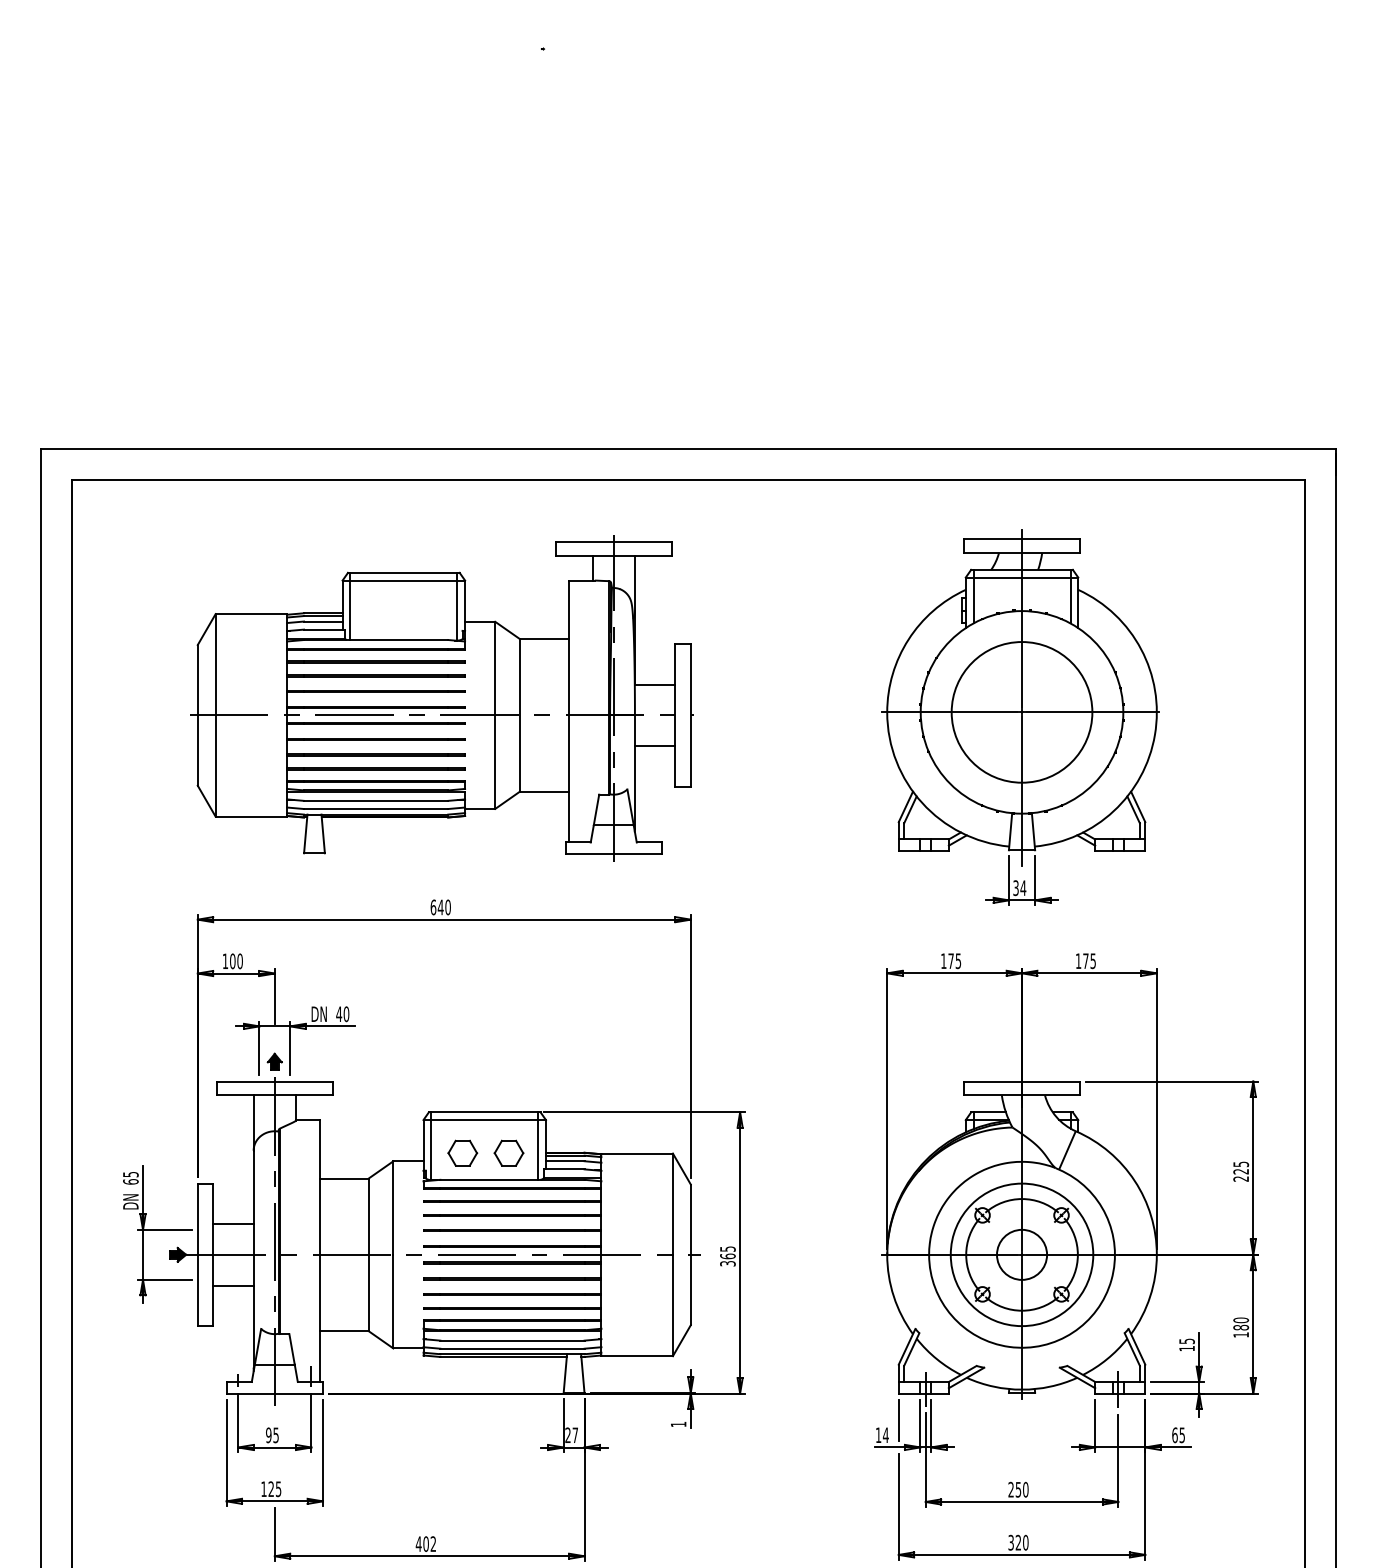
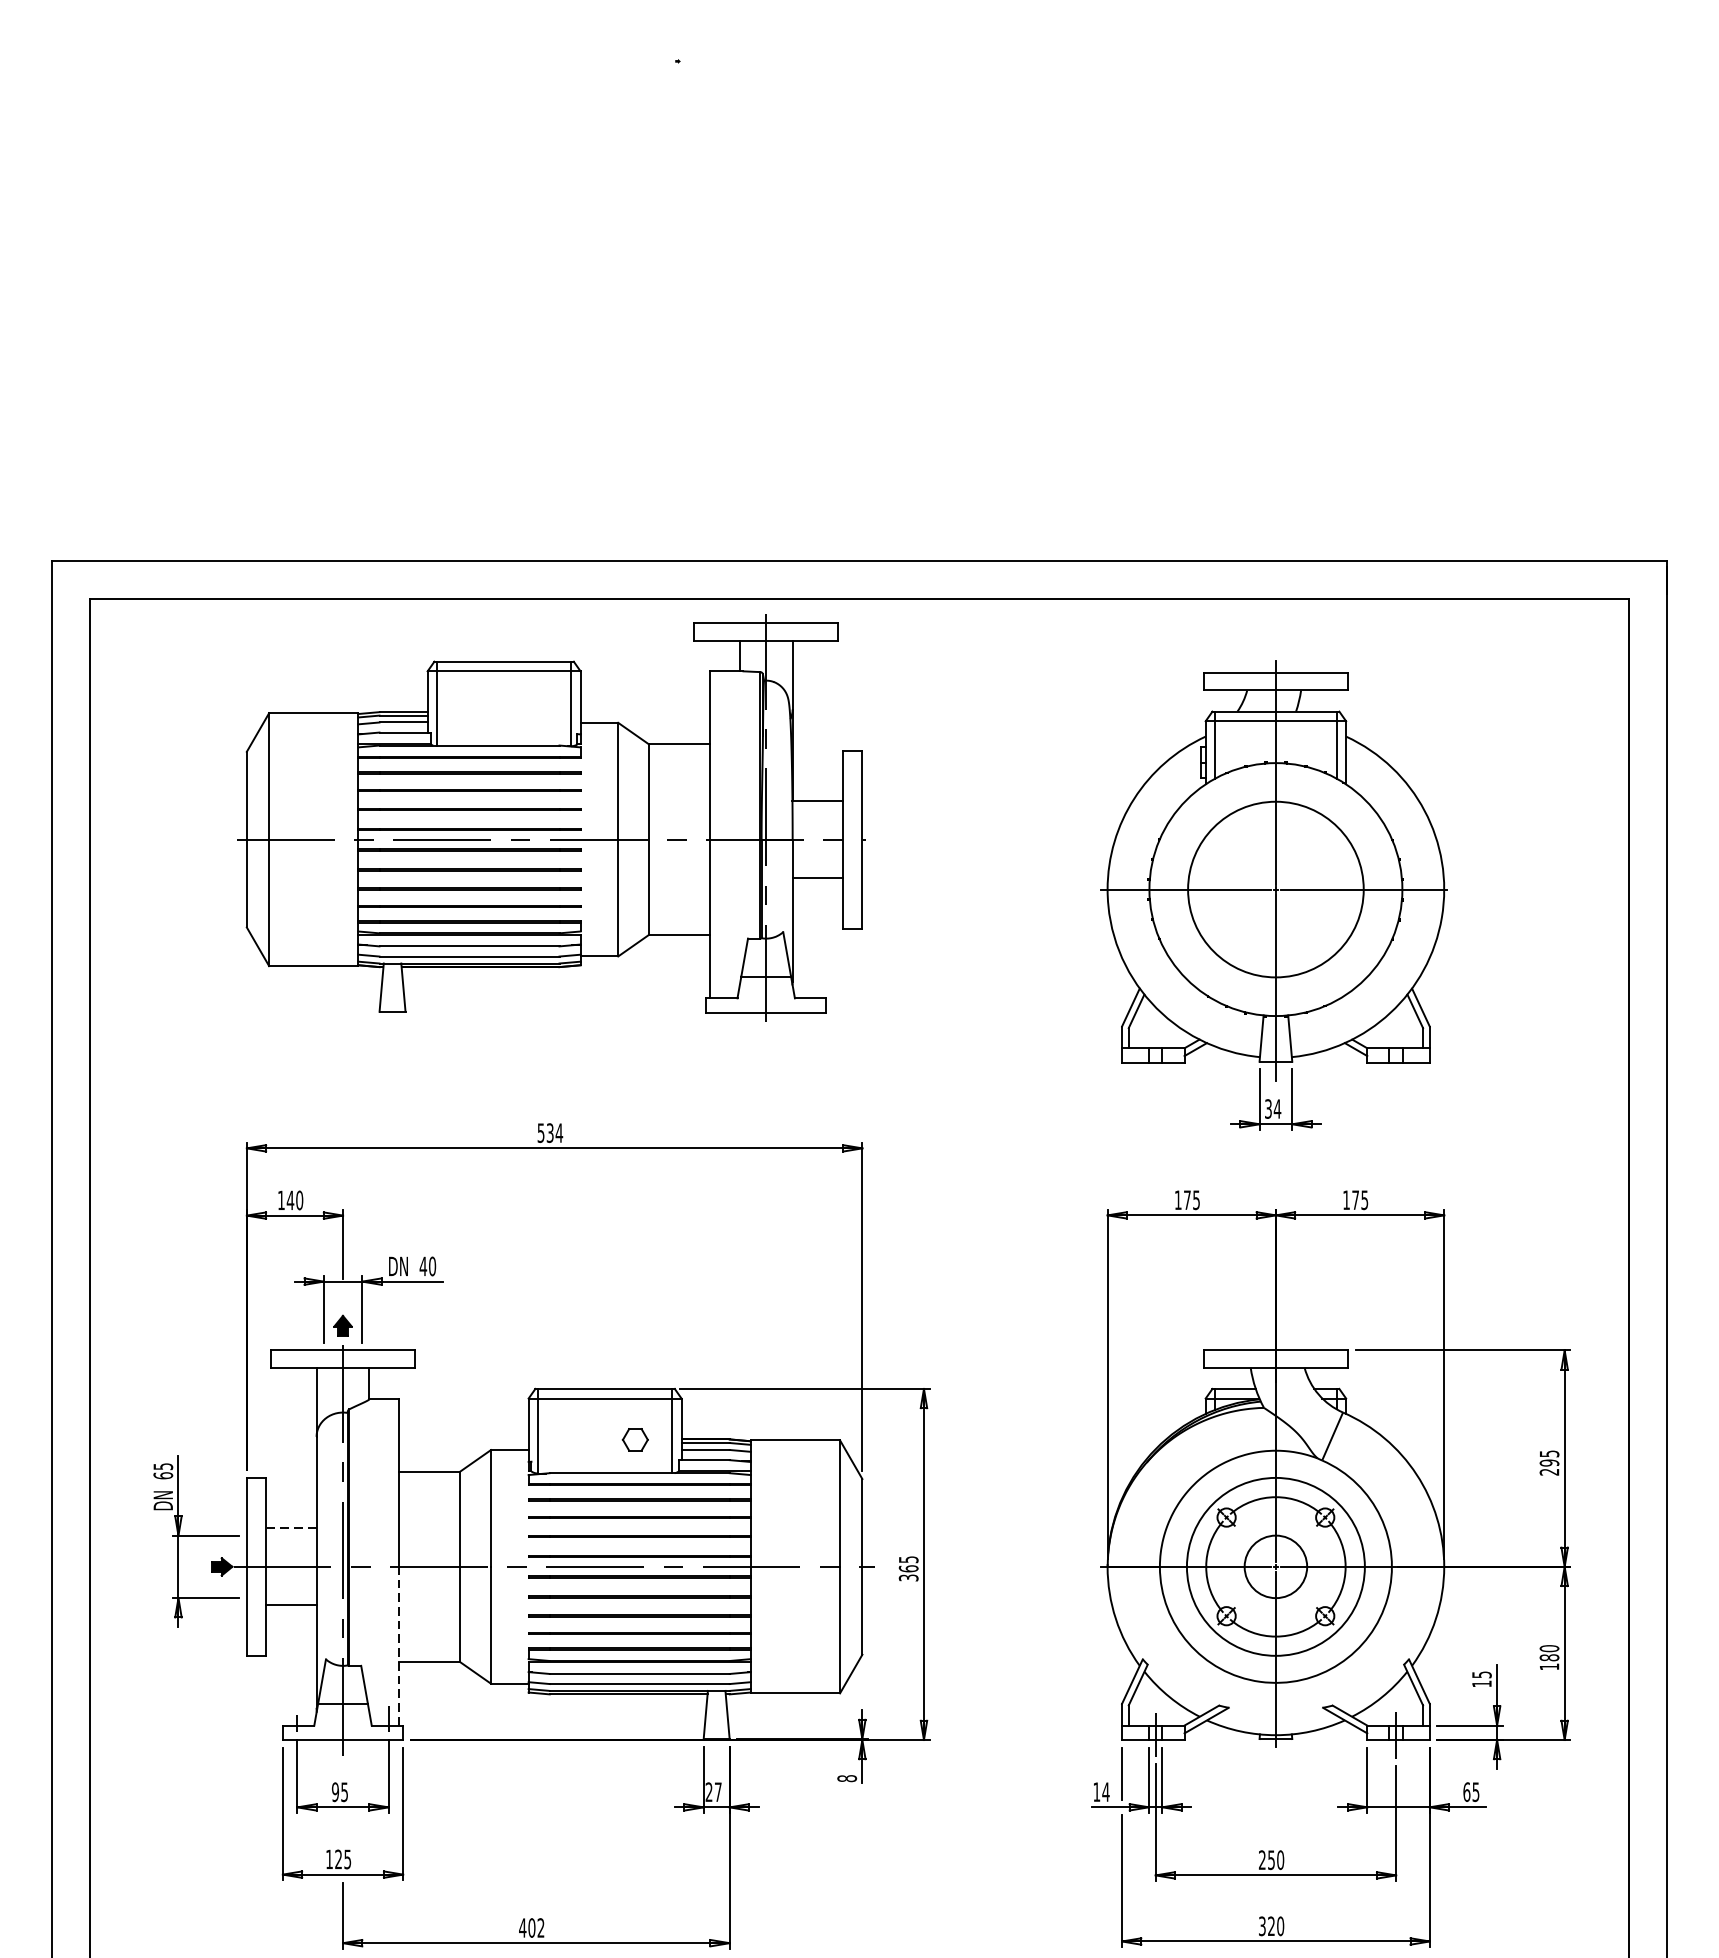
part: (441, 698) -> (551, 818), moved
text: (440, 907) -> (549, 1133), 640 -> 534
text: (232, 961) -> (290, 1200), 100 -> 140
part: (462, 1152) -> (577, 1439), removed
part: (508, 1152) -> (634, 1439), size x0.7
text: (1241, 1171) -> (1549, 1462), 225 -> 295
line: (232, 1224) -> (290, 1528), solid -> dashed
line: (319, 1318) -> (398, 1646), solid -> dashed
text: (678, 1424) -> (847, 1778), 1 -> 8

